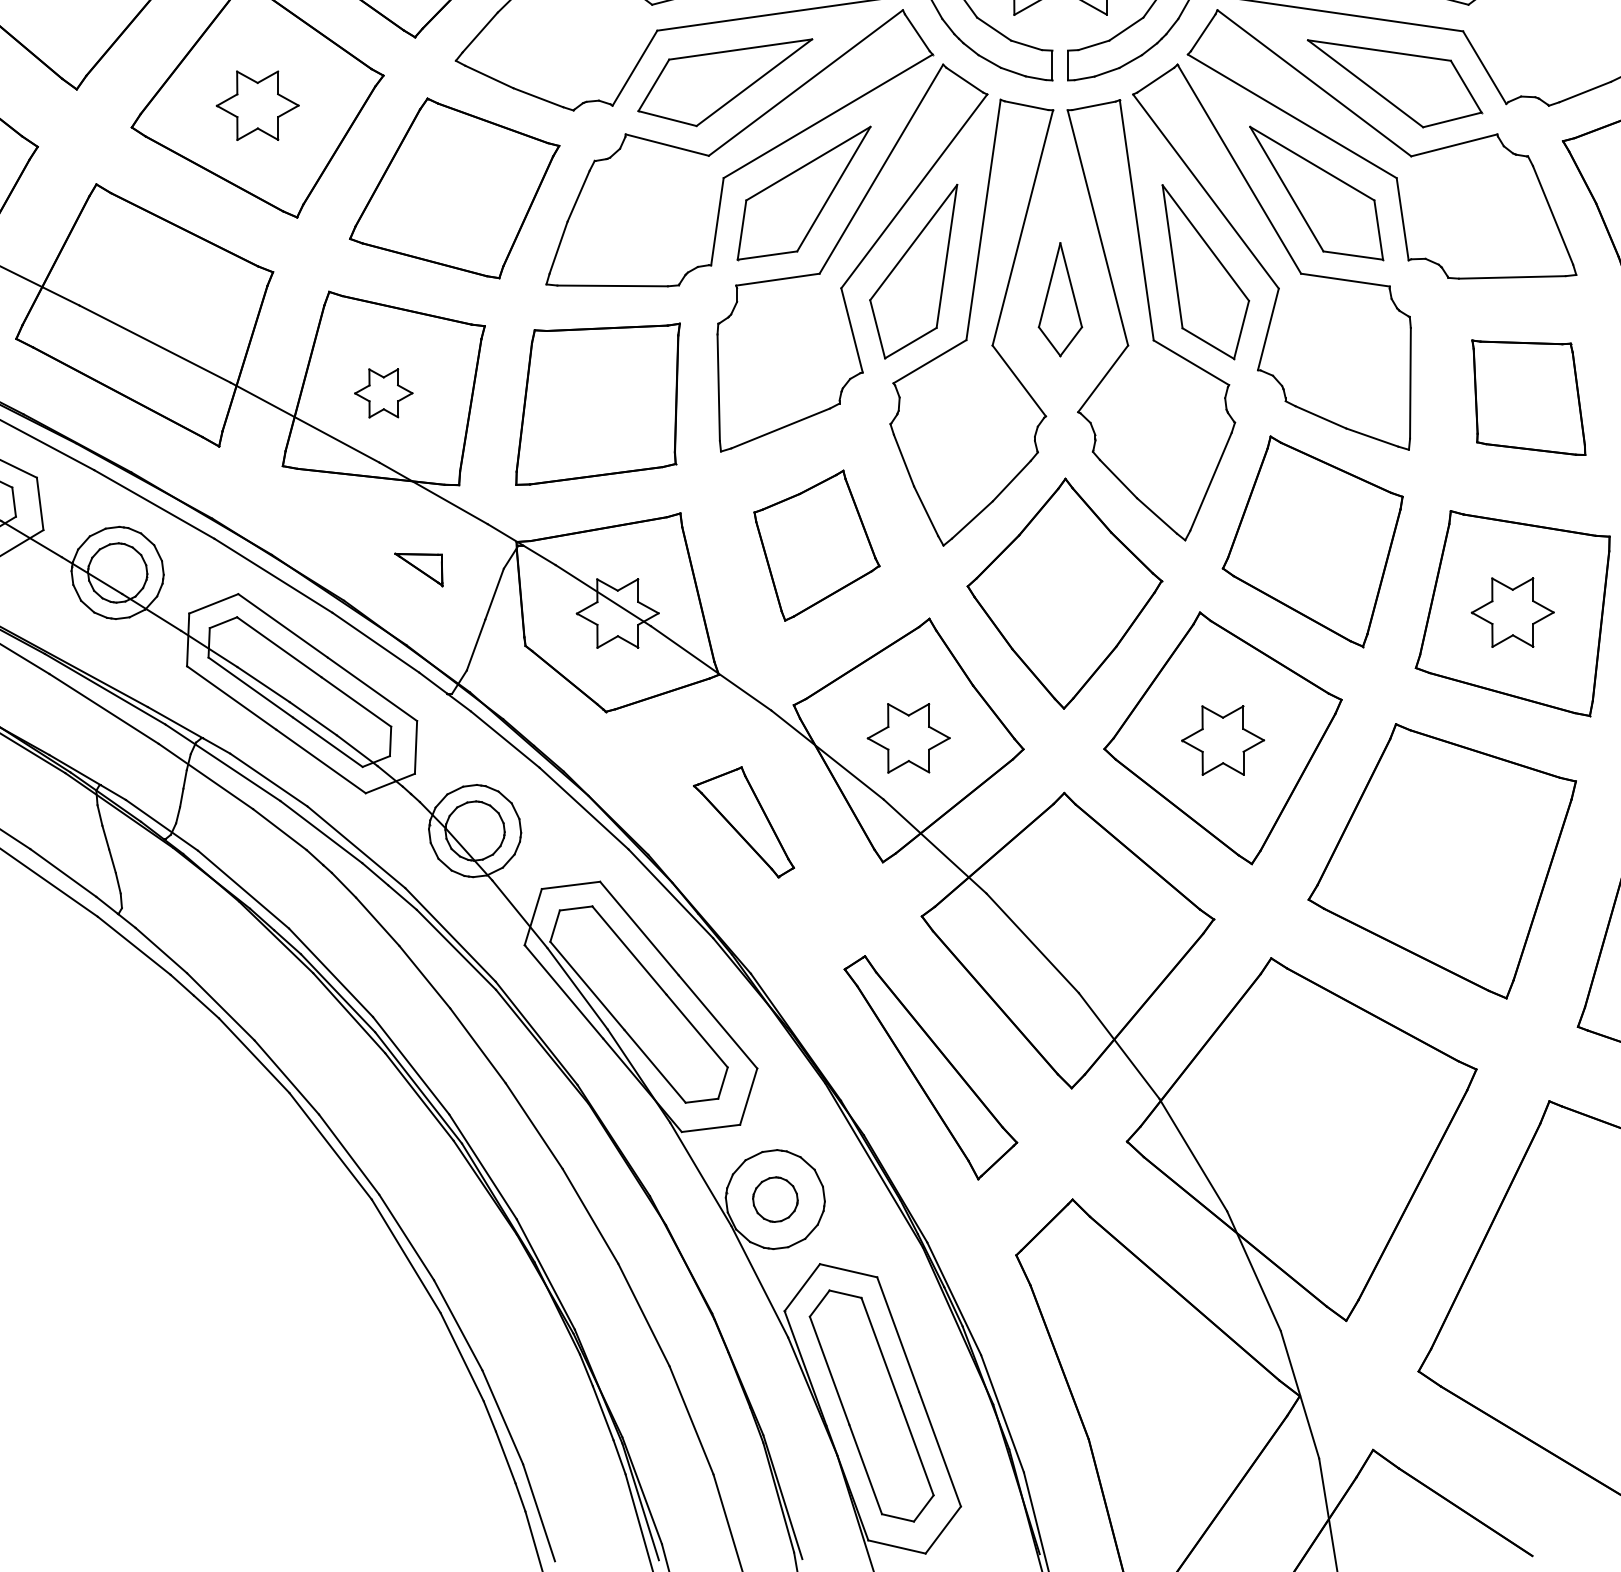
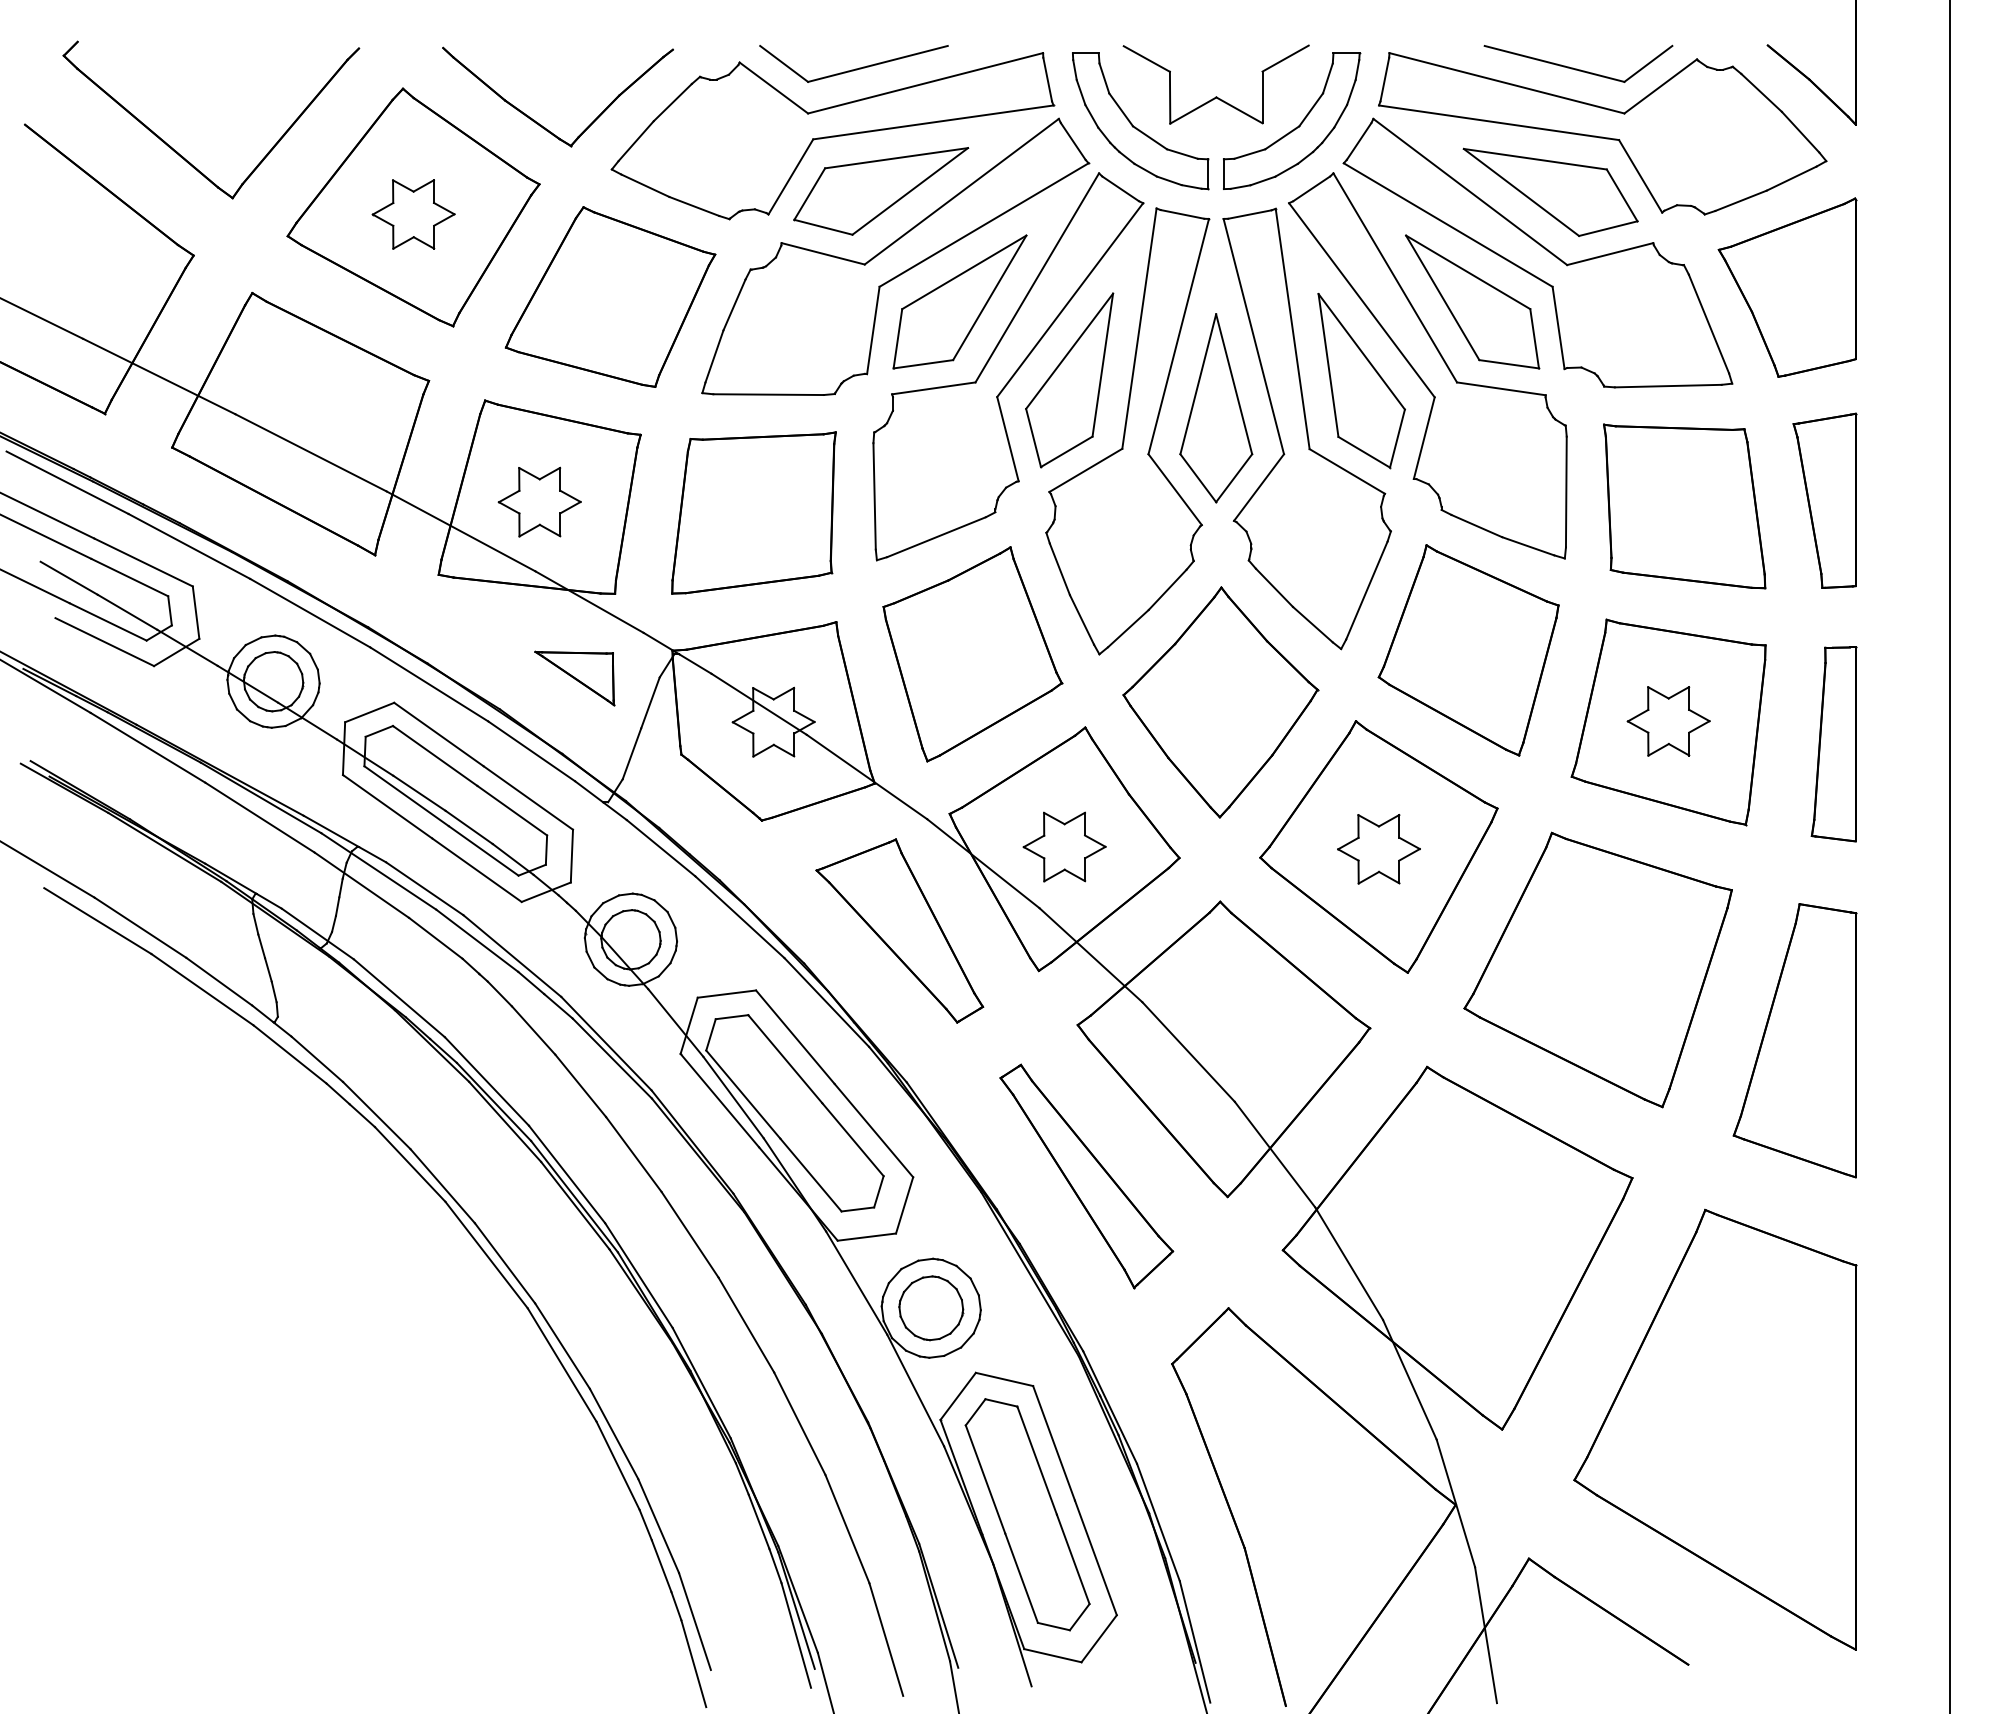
part: (1060, 299) -> (1216, 408), size x1.67
part: (383, 392) -> (539, 501), size x1.43
part: (1528, 397) -> (1684, 506), size x1.43
part: (816, 545) -> (972, 654), size x1.43
part: (418, 569) -> (574, 678), size x1.67
part: (743, 821) -> (899, 930), size x1.67
part: (775, 1199) -> (931, 1308), size x1.43

